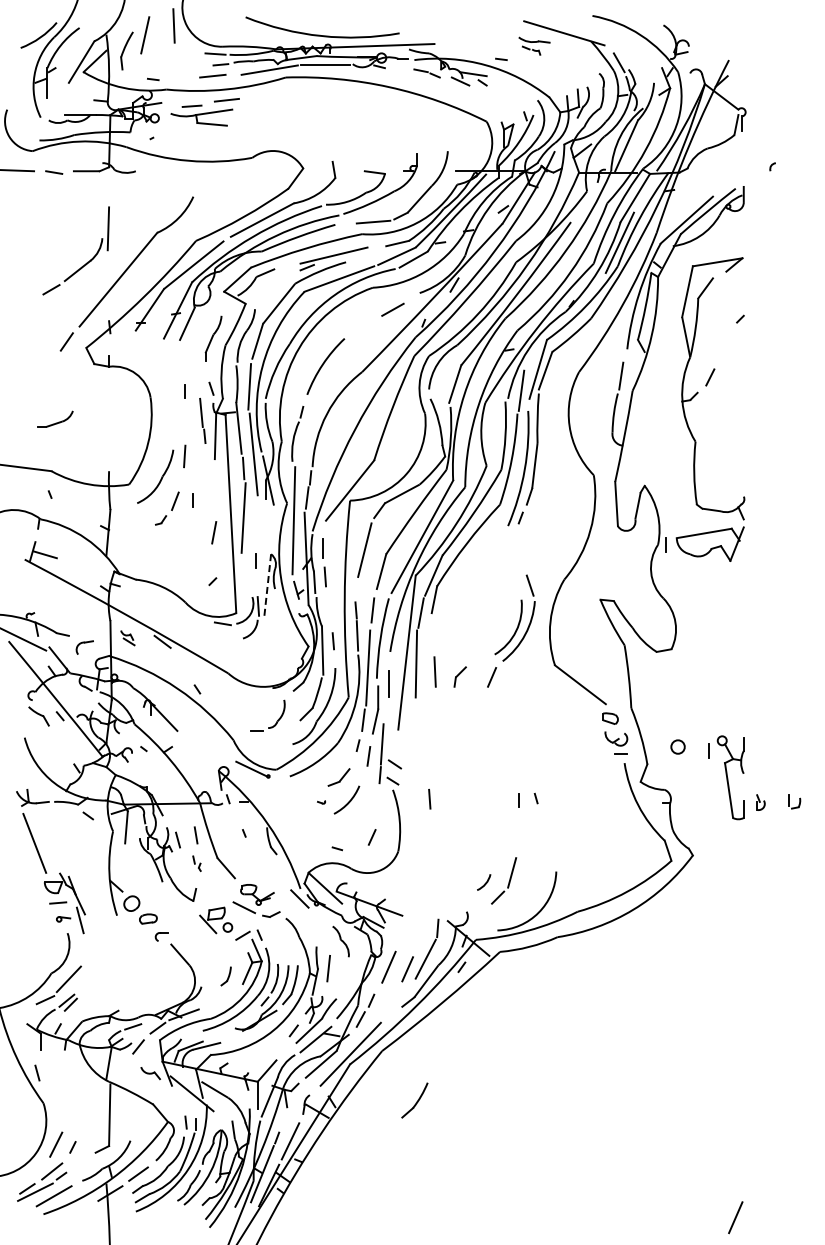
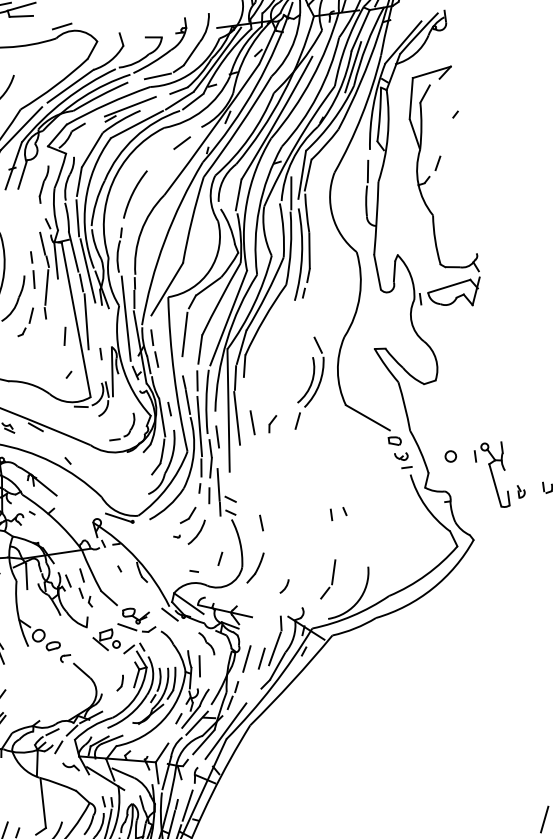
line: (261, 143) -> (61, 26), added
line: (184, 391) -> (30, 257), moved
line: (199, 468) -> (46, 287), added
line: (267, 585) -> (112, 372), dashed -> solid
part: (277, 719) -> (130, 428), moved
part: (615, 738) -> (400, 456), size x0.71
part: (196, 863) -> (85, 597), size x1.67
arc: (485, 882) -> (285, 586), moved
part: (414, 1100) -> (255, 567), moved

